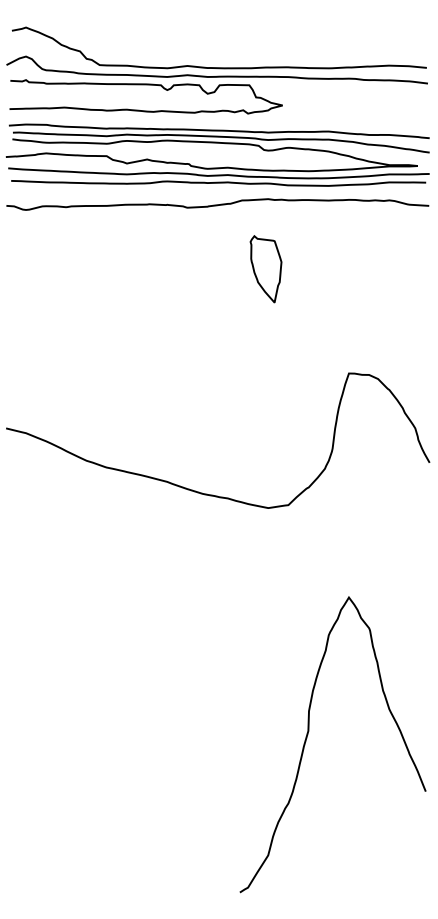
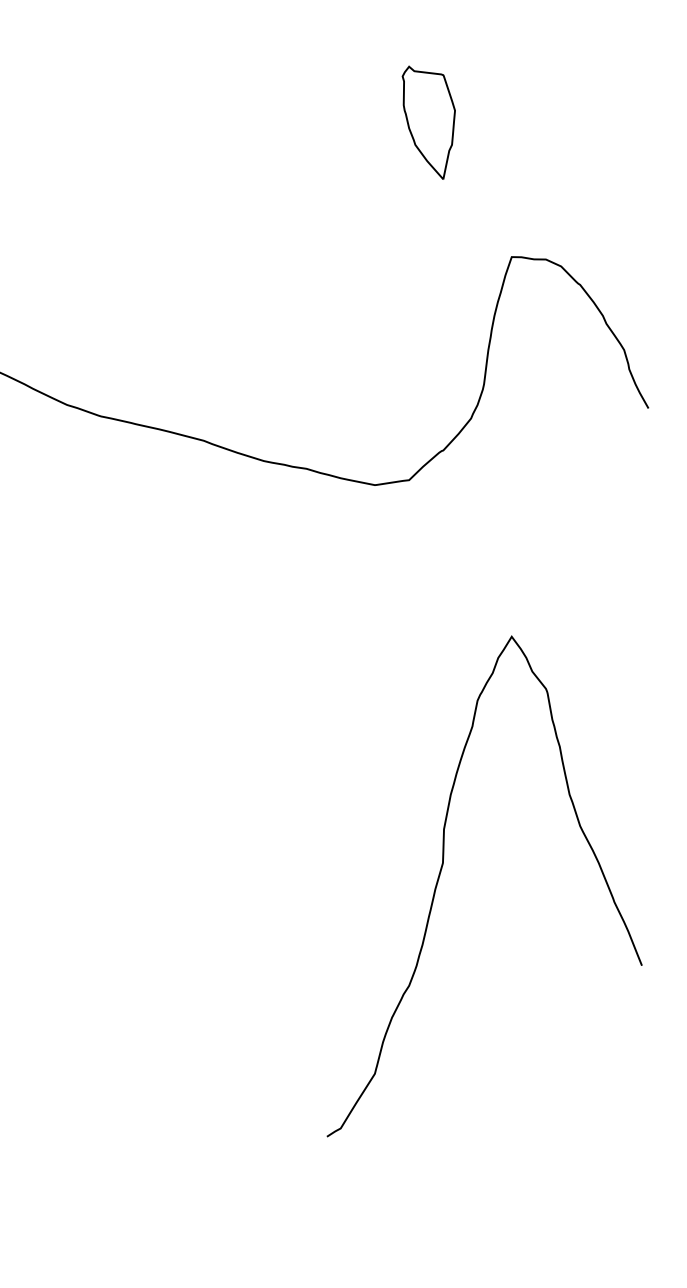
part: (265, 269) -> (427, 123), moved

